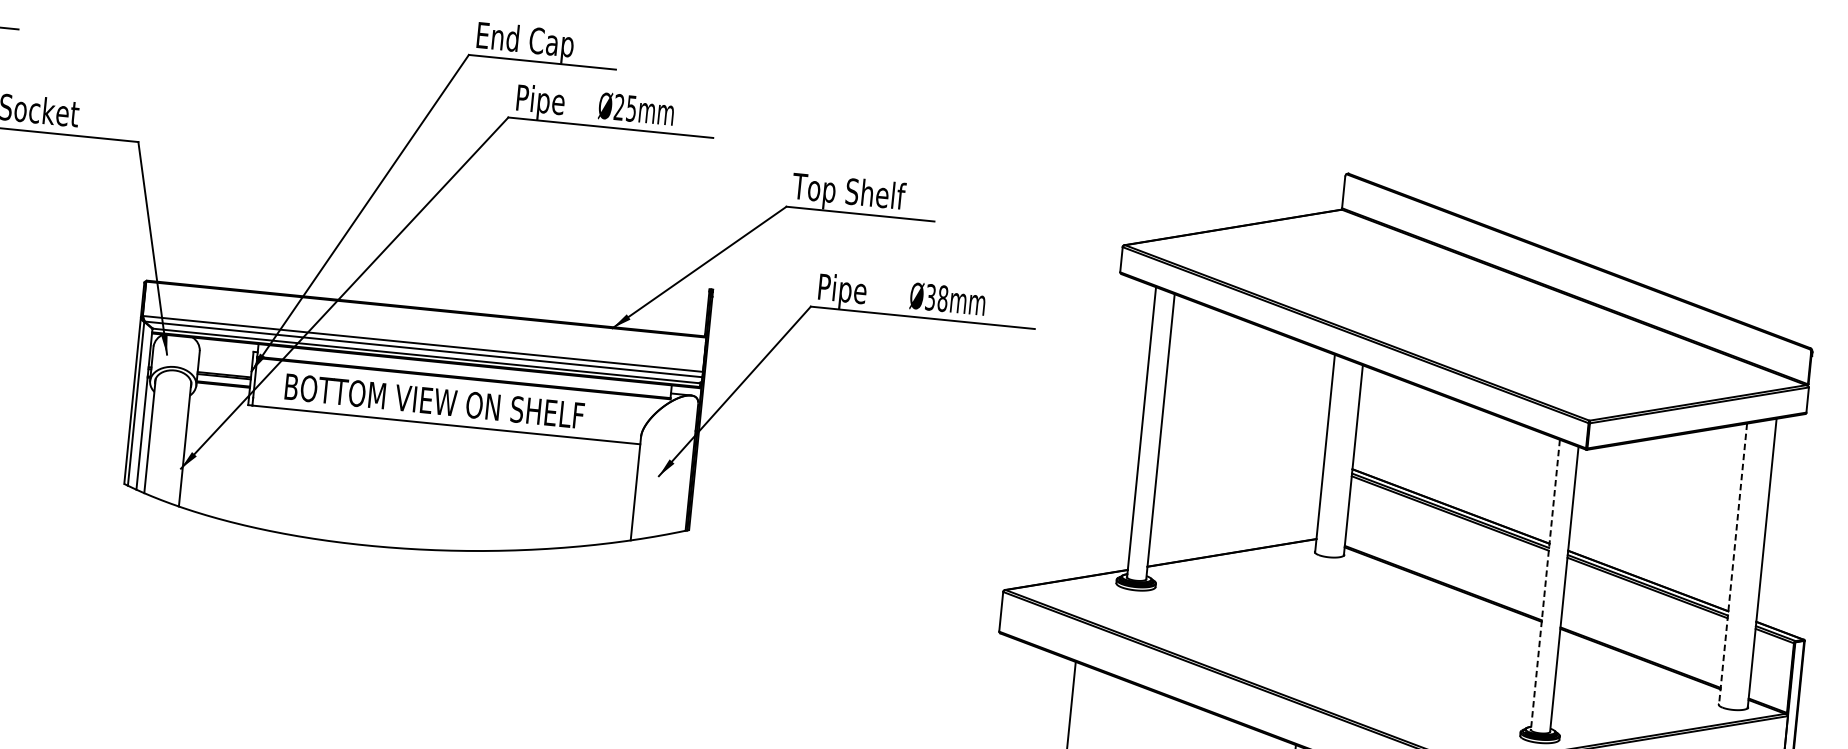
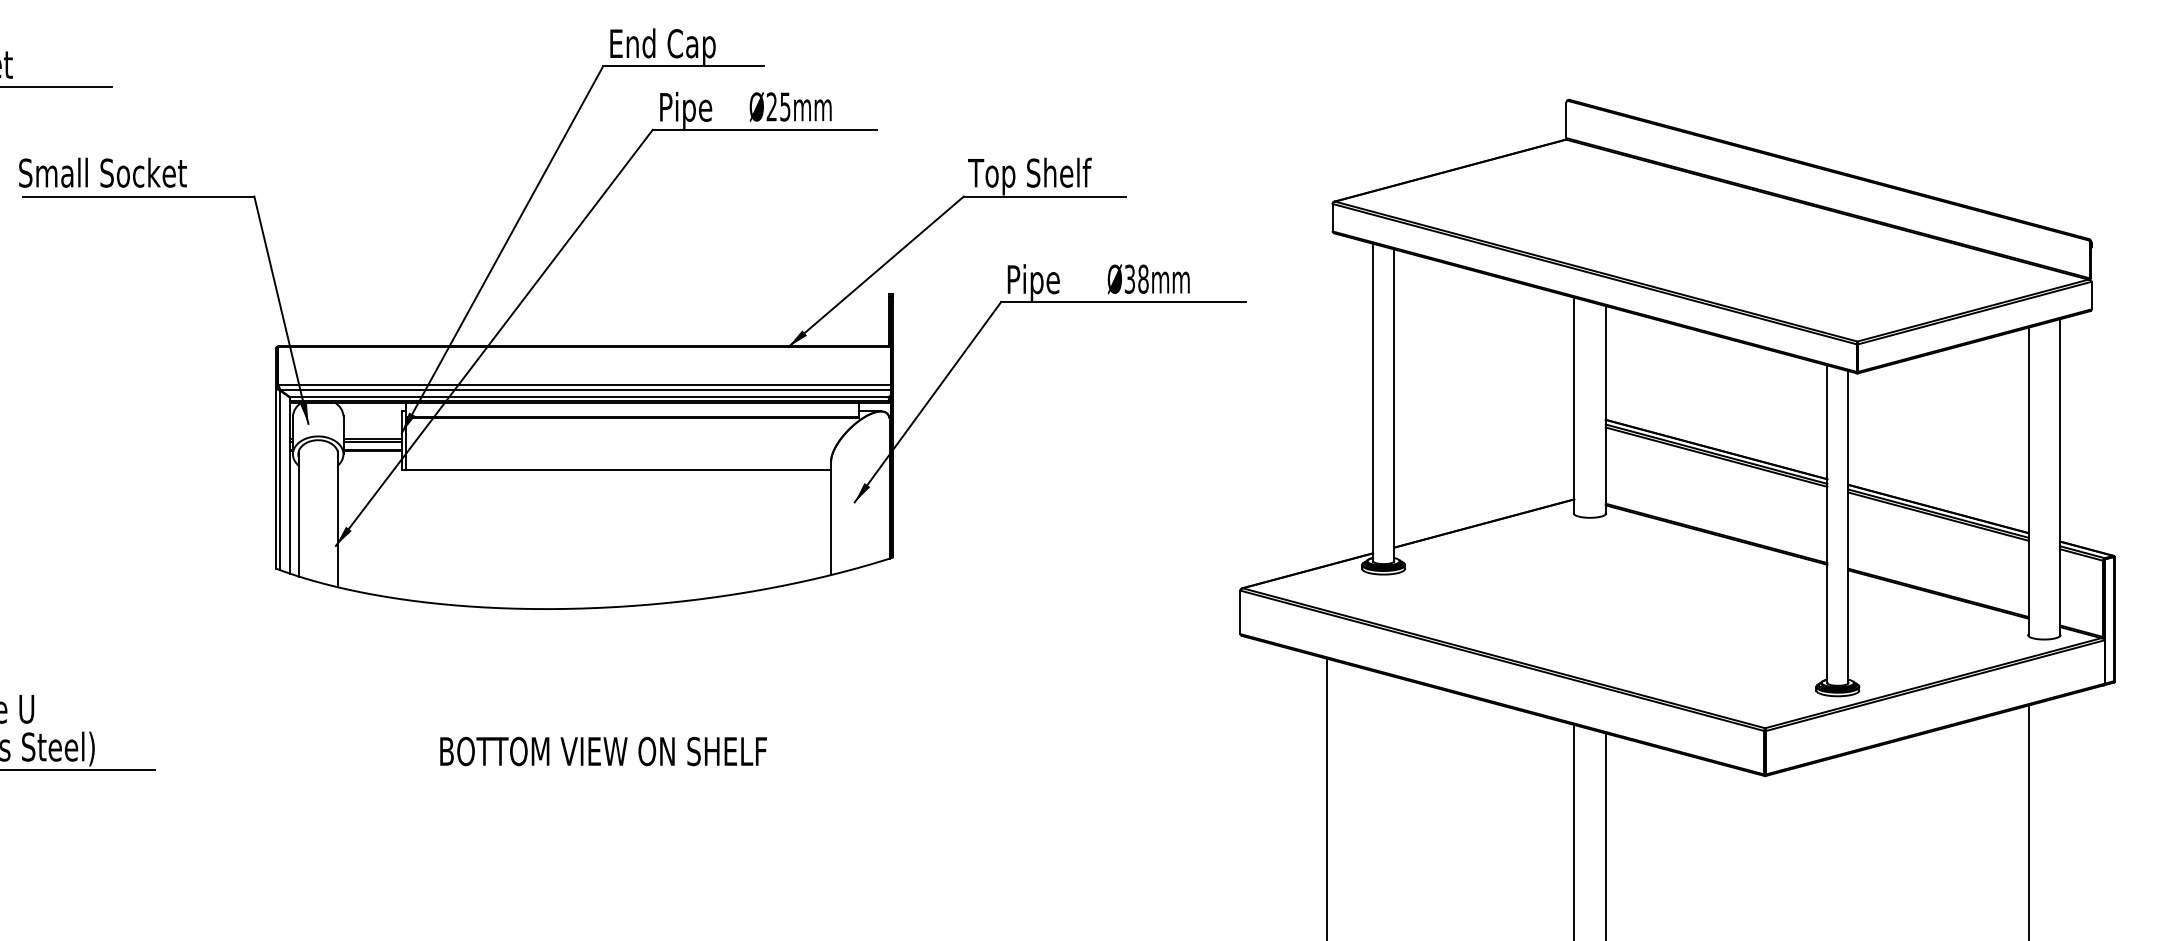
text: (434, 401) -> (603, 751), moved
line: (1732, 565) -> (2028, 482), dashed -> solid
line: (1545, 585) -> (1827, 524), dashed -> solid

